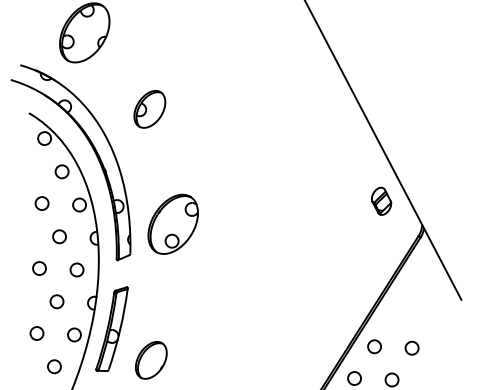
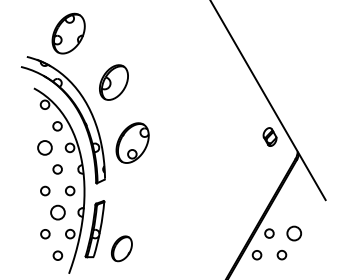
part: (149, 109) -> (113, 82), size x1.4
circle: (42, 202) -> (45, 147), size x1.6
part: (173, 223) -> (132, 142), moved
circle: (56, 301) -> (57, 212), size x1.6
circle: (412, 348) -> (294, 233), size x1.6

